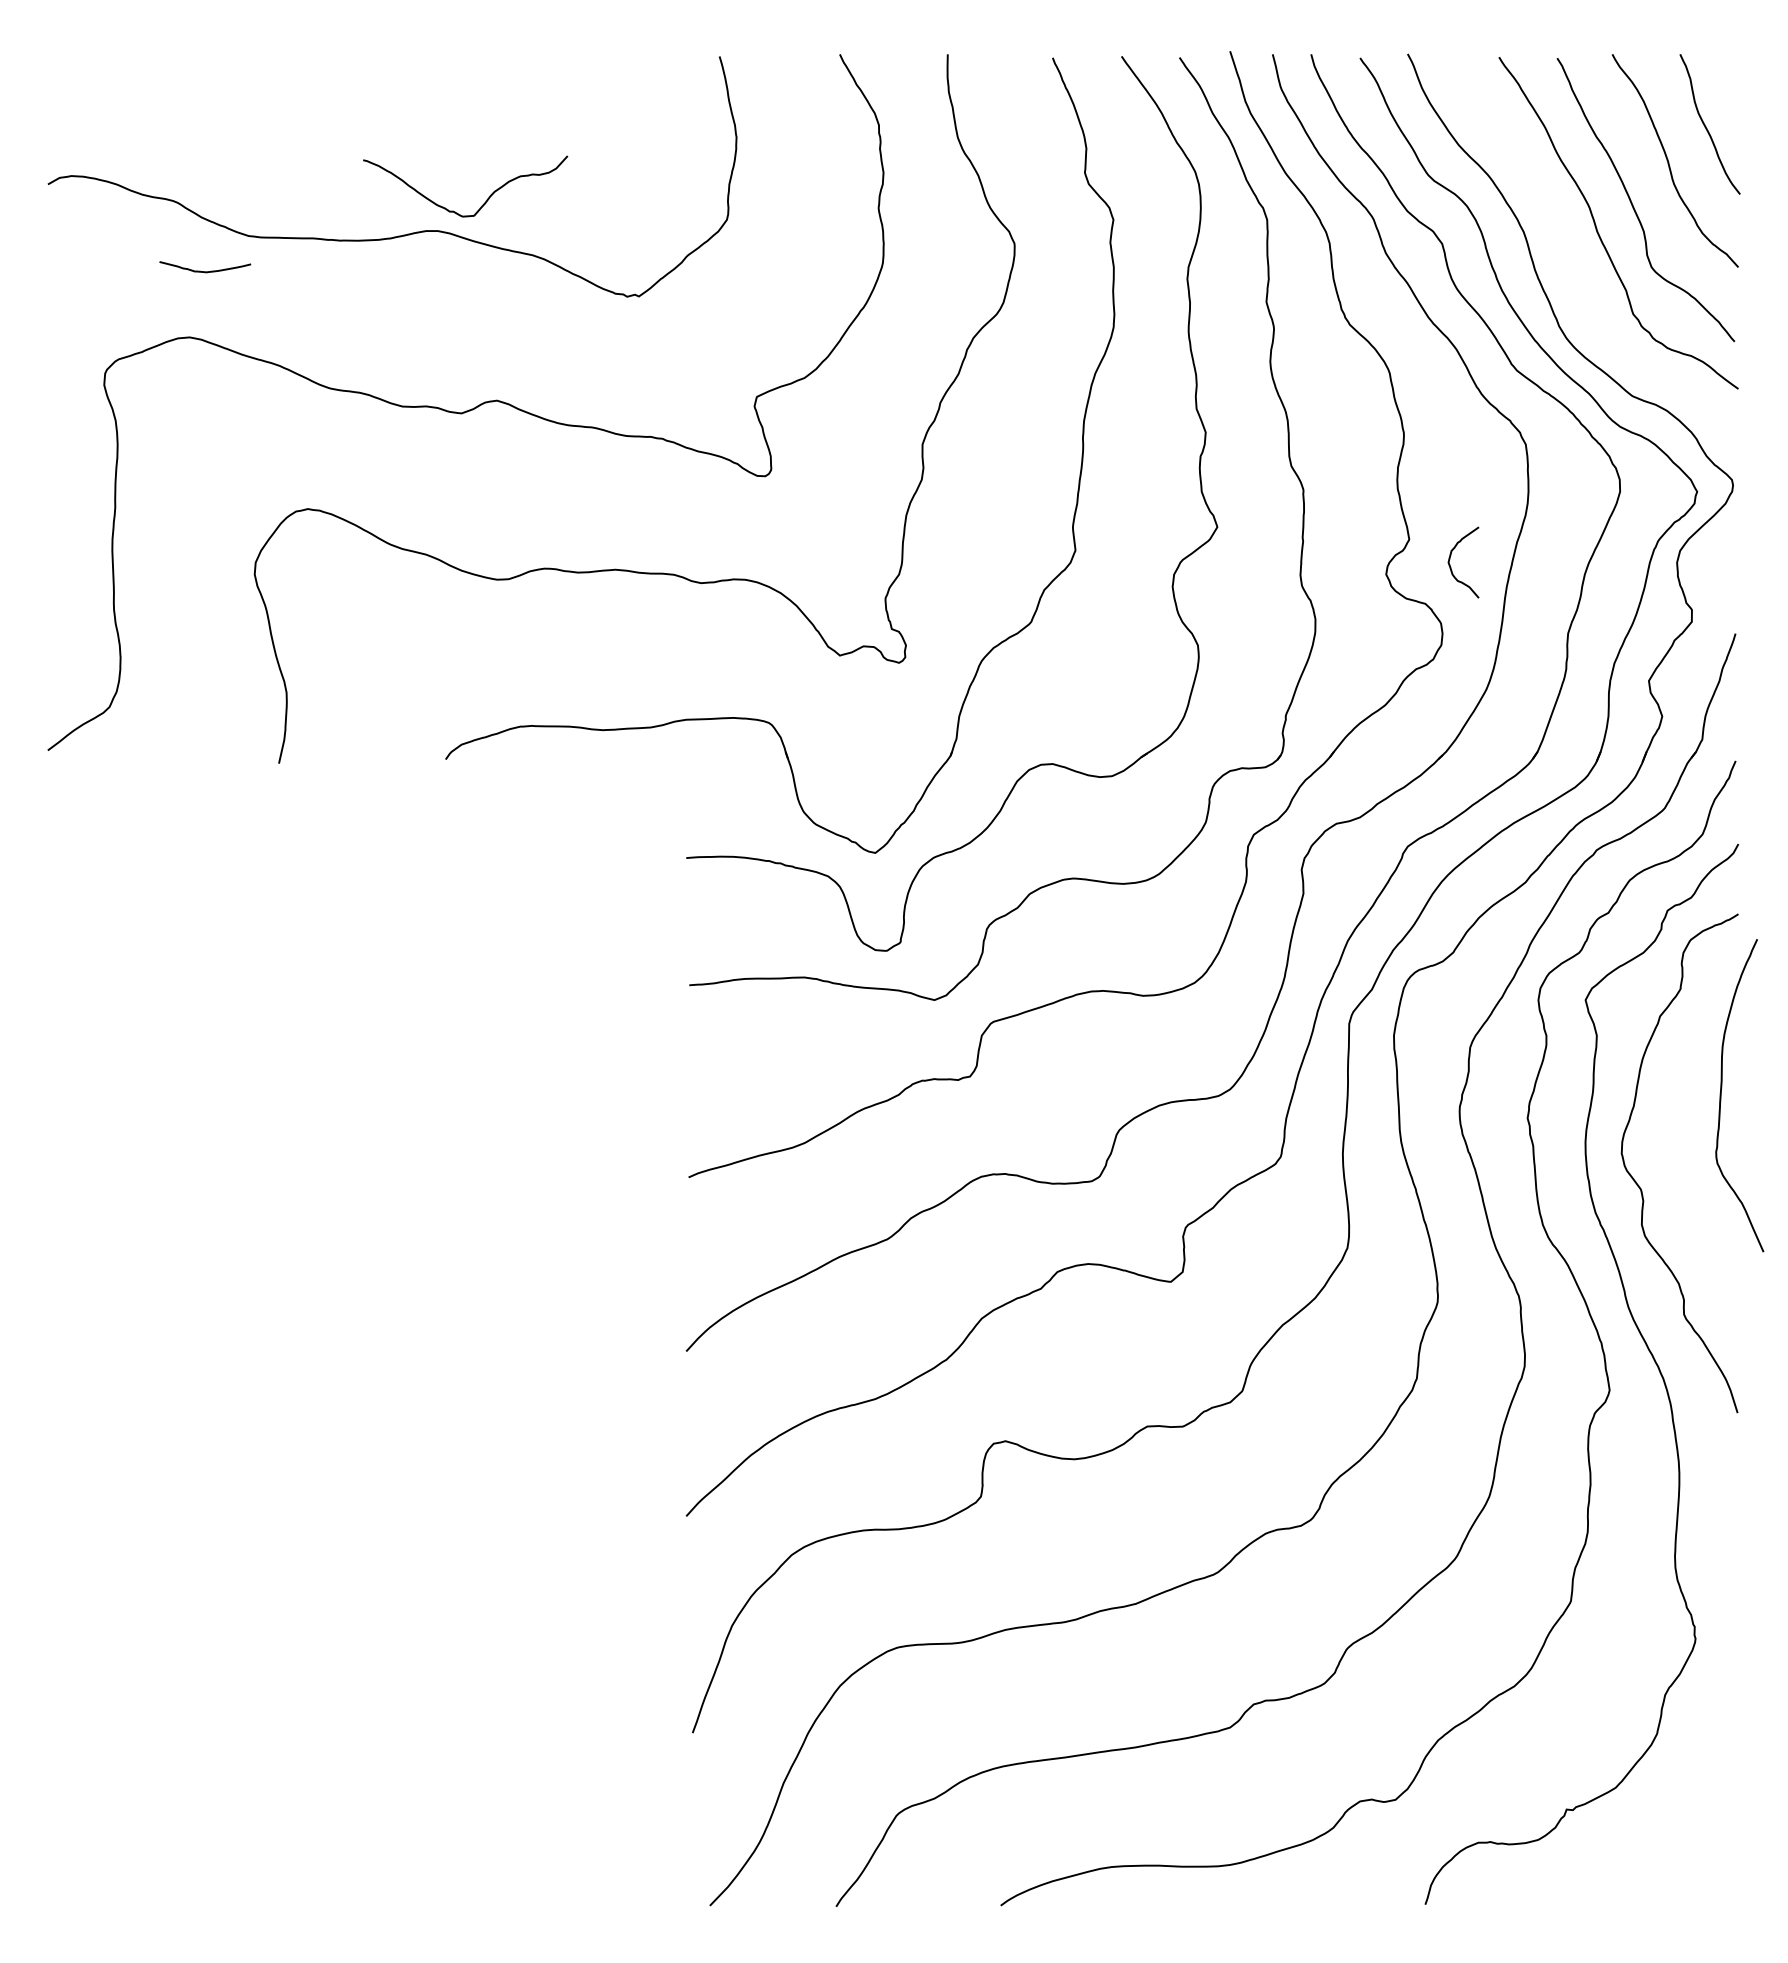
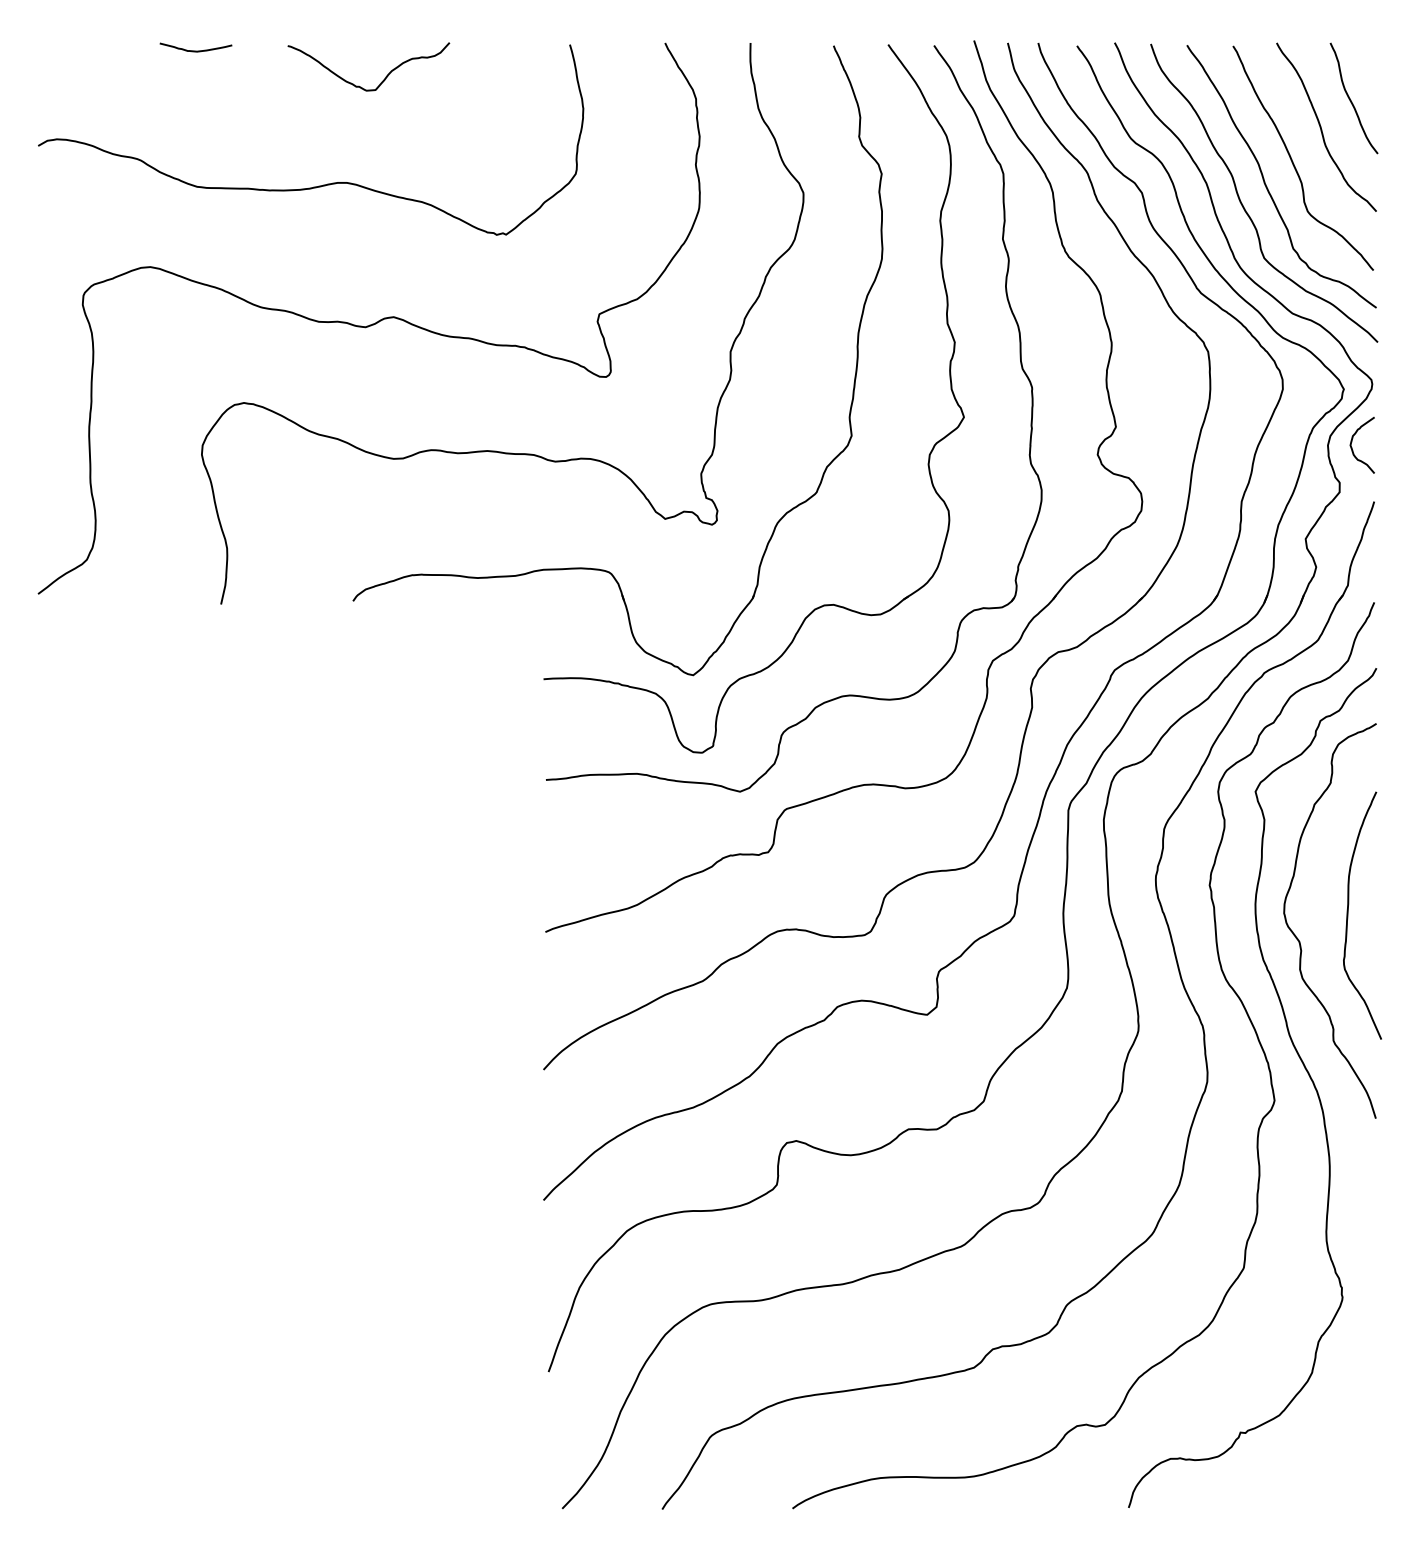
curve: (486, 199) -> (385, 77), moved
curve: (1570, 259) -> (1243, 205), added
curve: (205, 271) -> (196, 51), moved
curve: (1451, 567) -> (1352, 449), moved
curve: (1721, 1095) -> (1348, 915), moved

